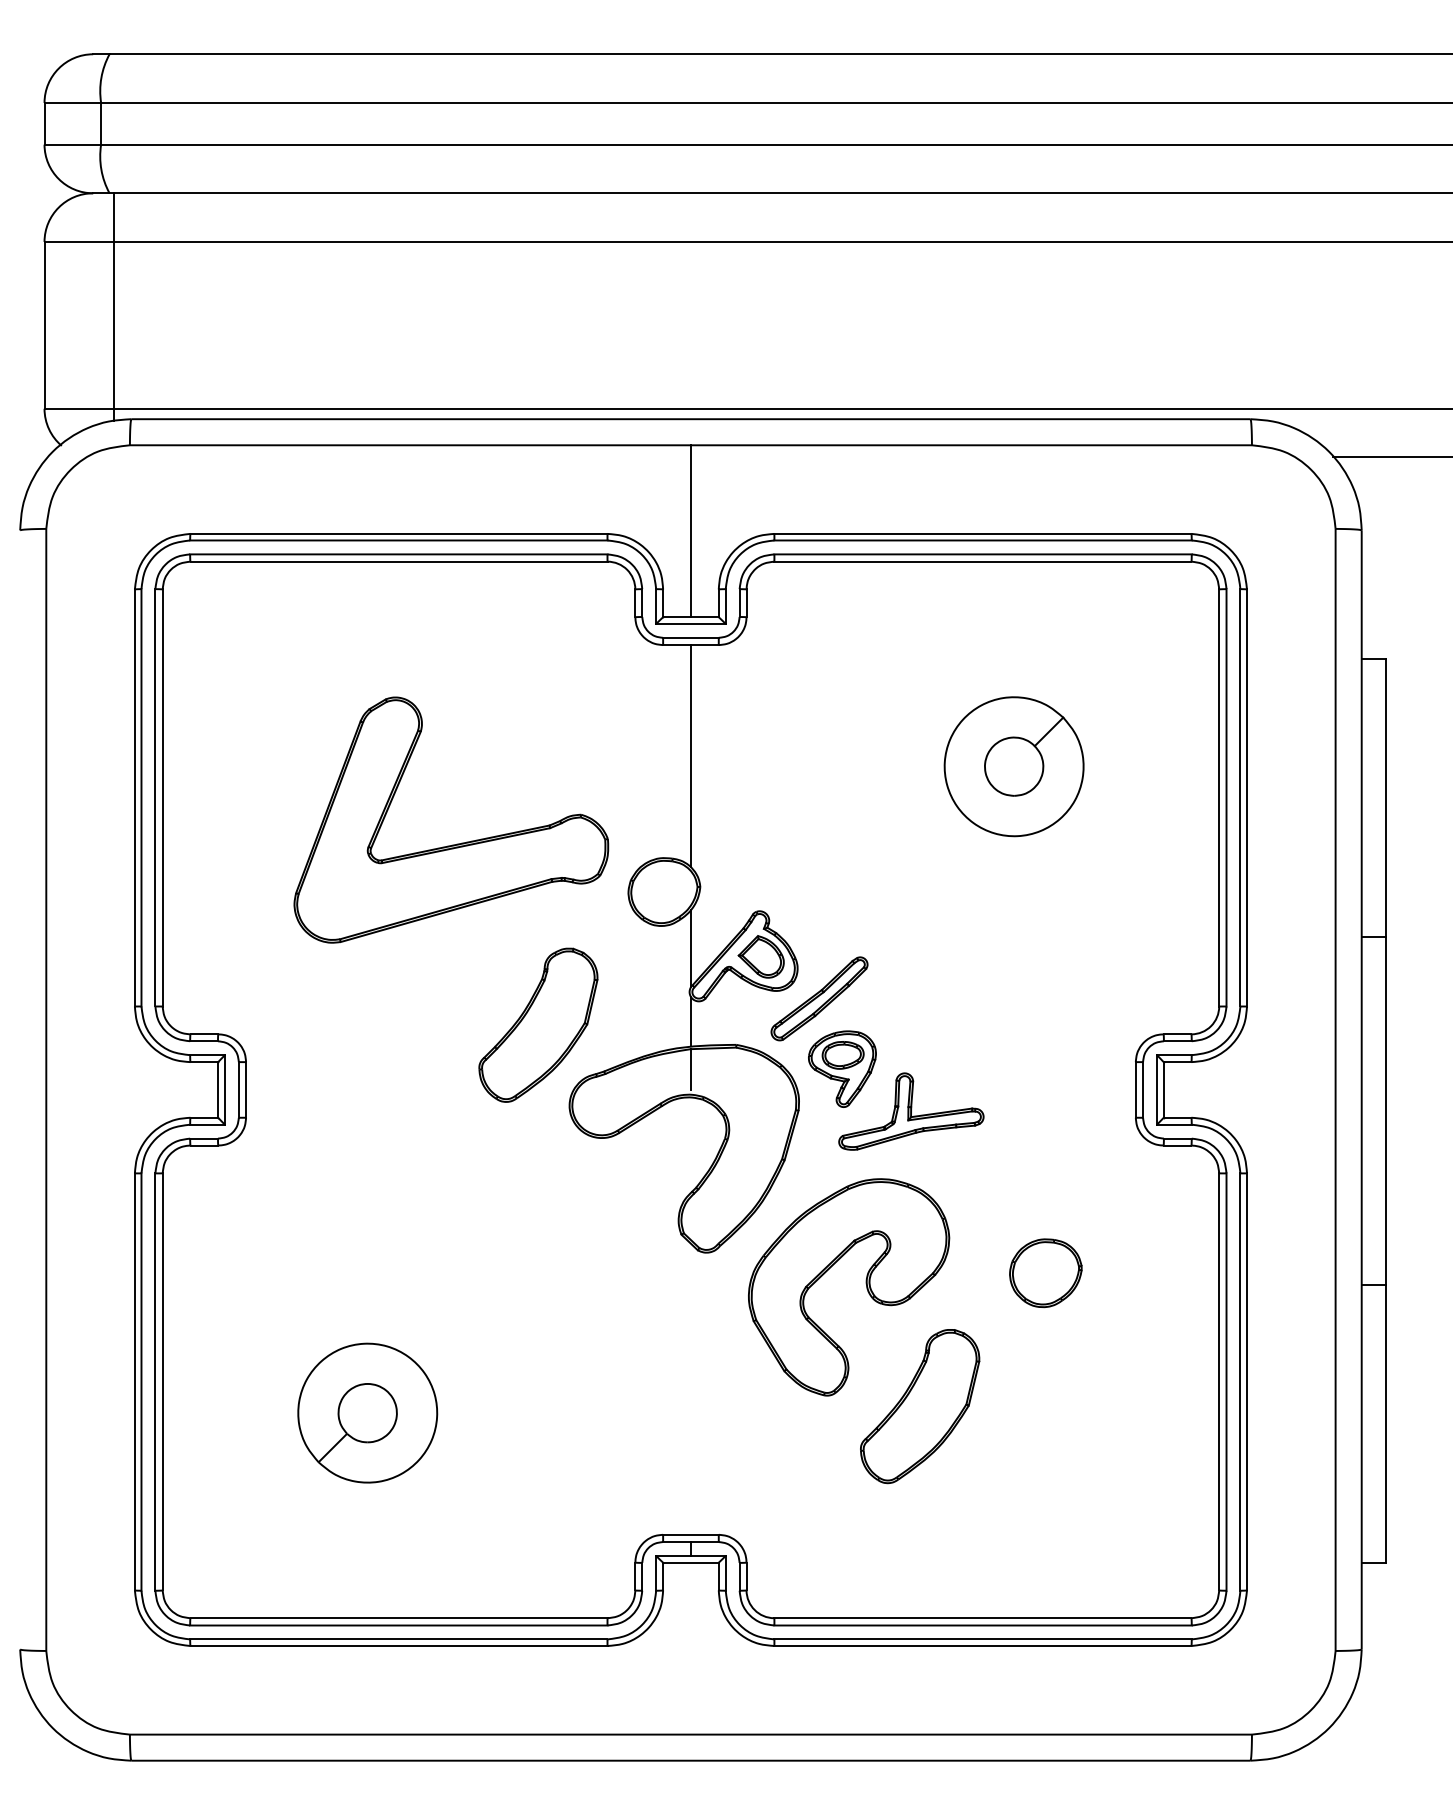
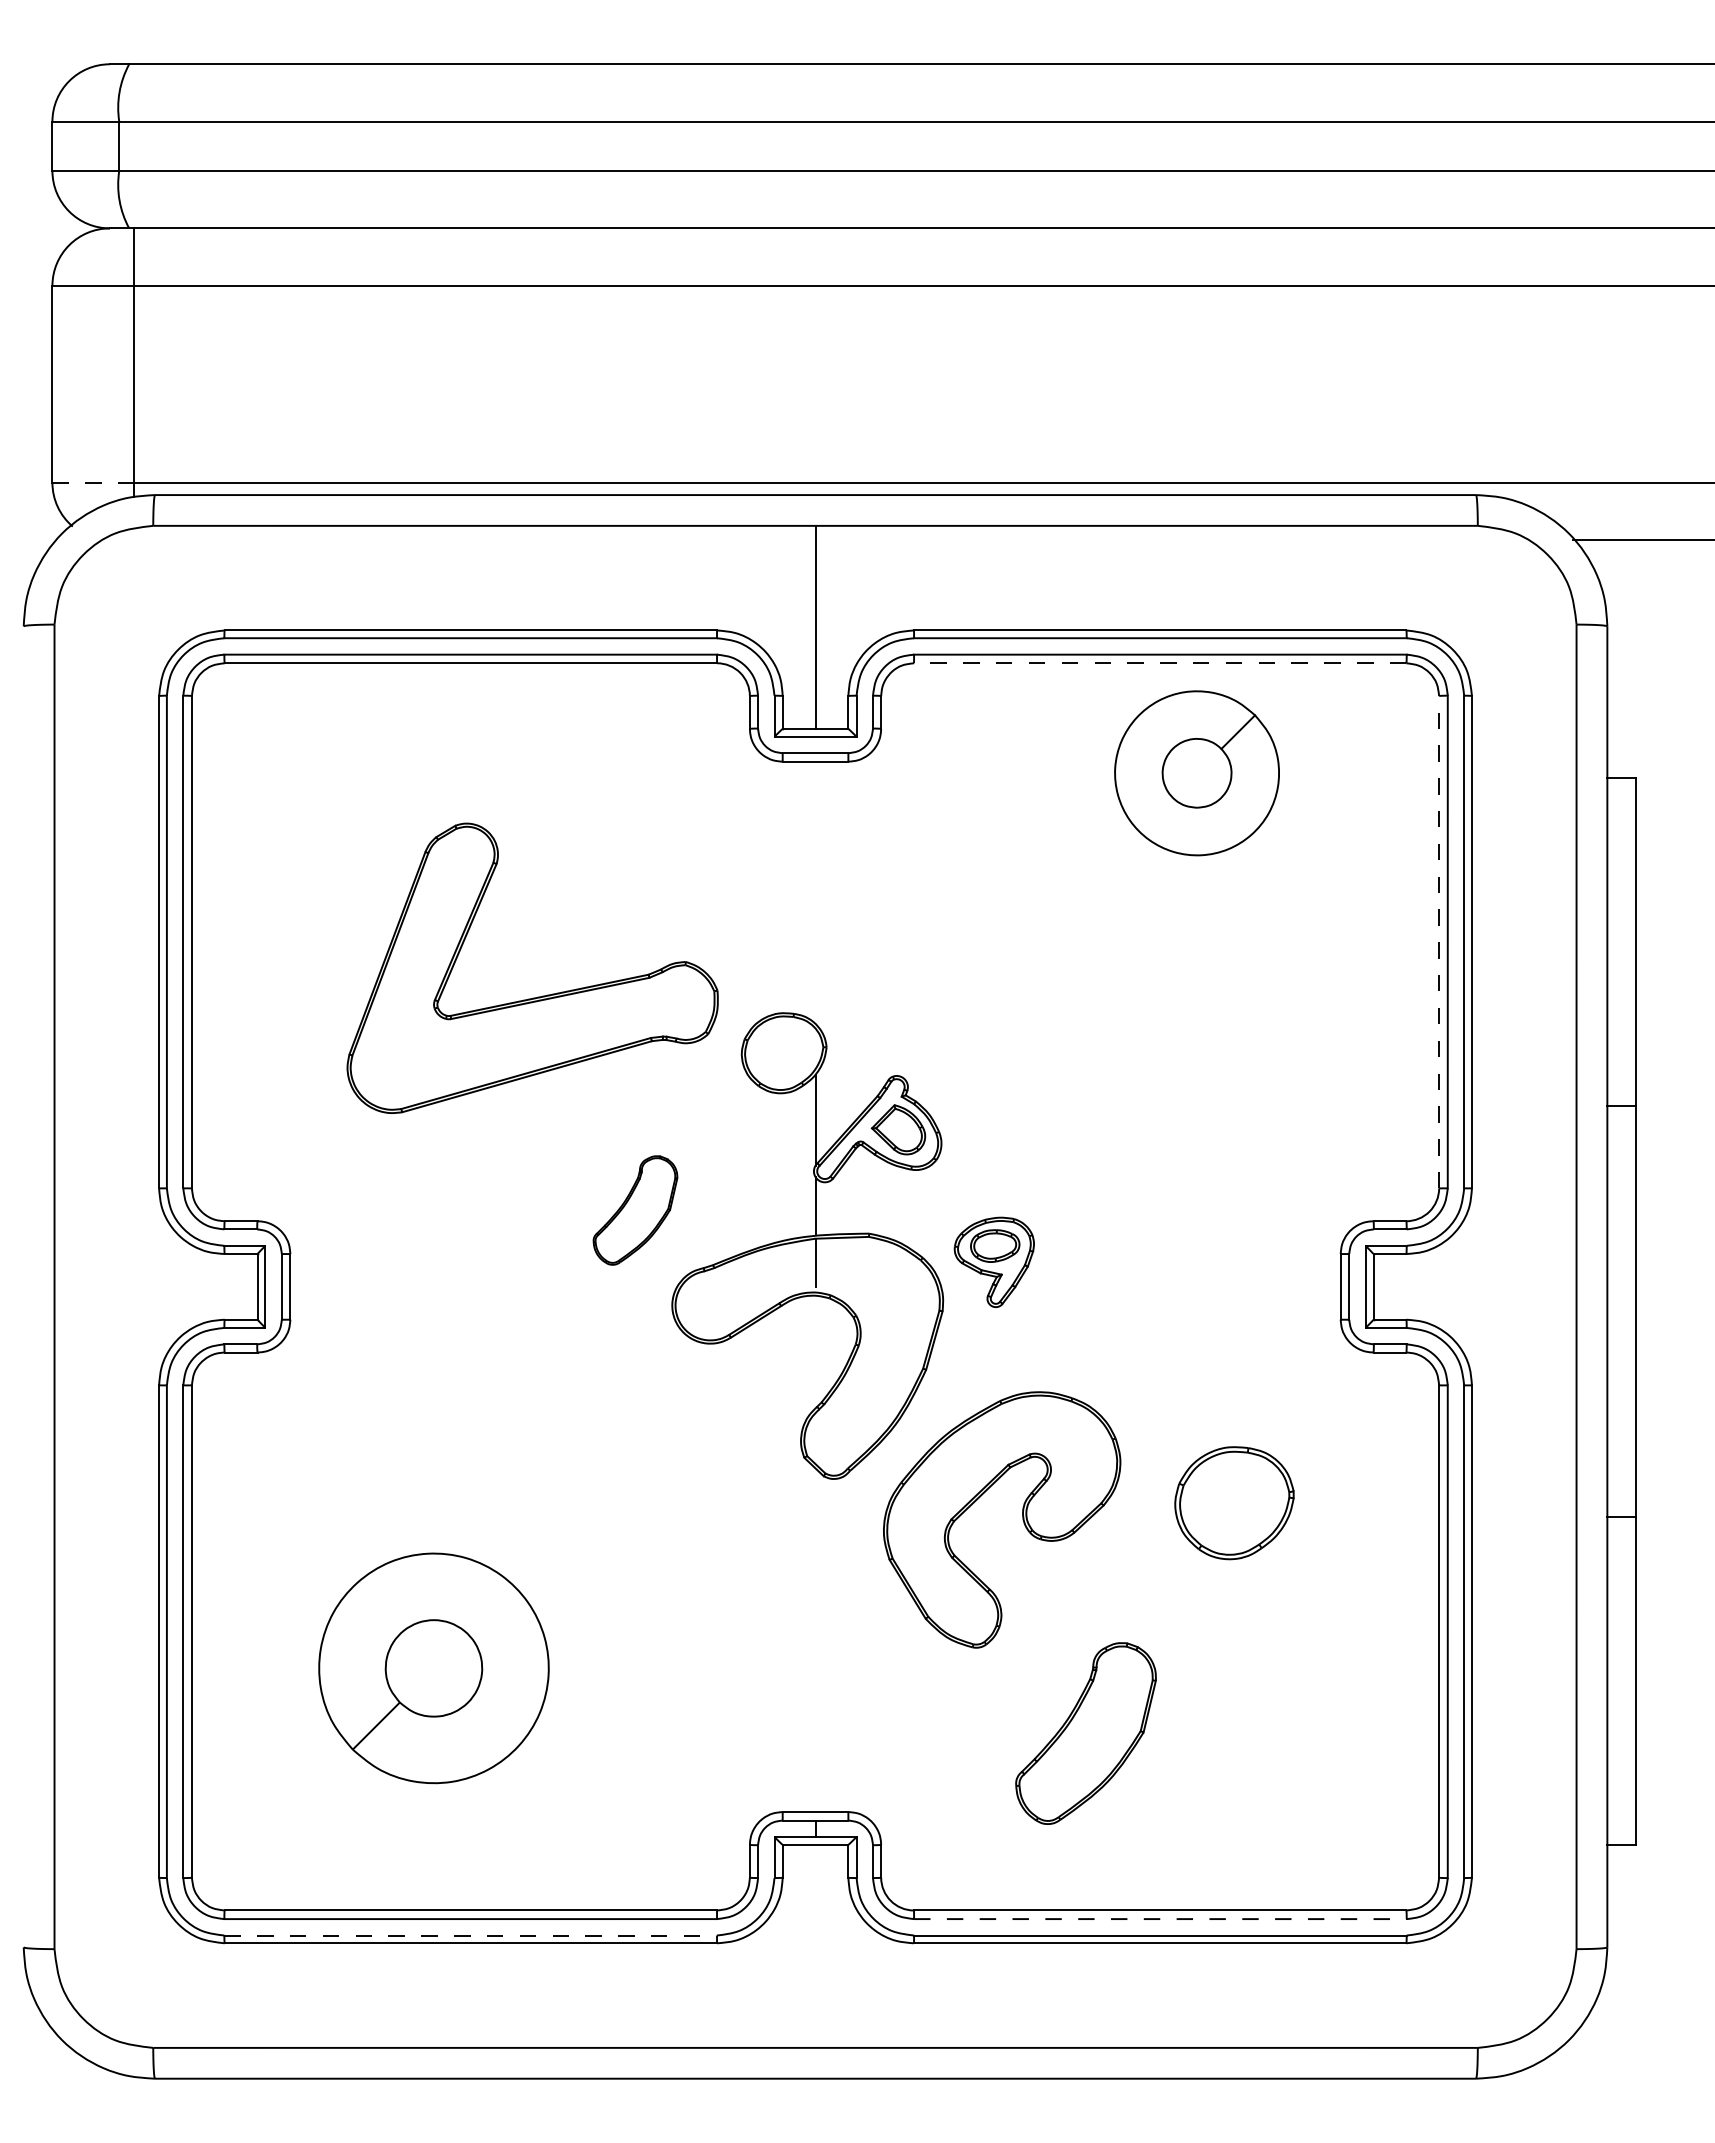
line: (79, 408) -> (93, 482), solid -> dashed
line: (982, 561) -> (1159, 663), solid -> dashed
line: (690, 755) -> (815, 892), removed
part: (1013, 766) -> (1196, 773), moved
line: (1219, 797) -> (1439, 941), solid -> dashed
part: (818, 998) -> (966, 1179), removed
part: (538, 1025) -> (635, 1210), size x0.6
part: (911, 1111) -> (1075, 1312), removed
part: (1045, 1273) -> (1234, 1503), size x1.4
part: (919, 1406) -> (1085, 1733), moved
part: (367, 1413) -> (433, 1668), size x1.4
line: (983, 1625) -> (1160, 1919), solid -> dashed
line: (399, 1639) -> (471, 1935), solid -> dashed

